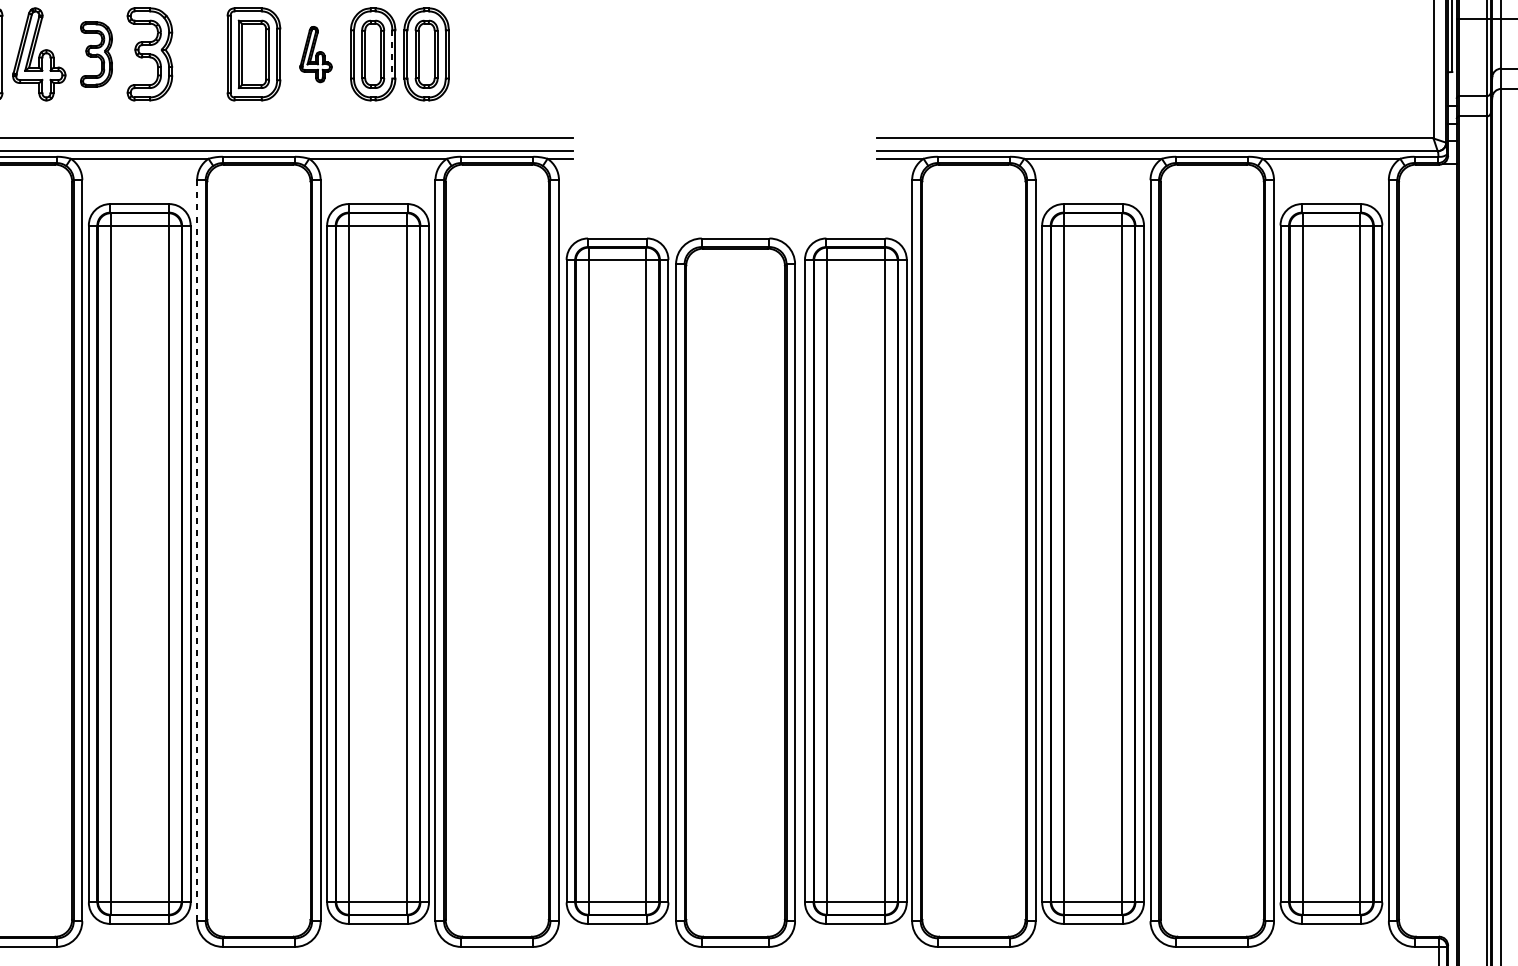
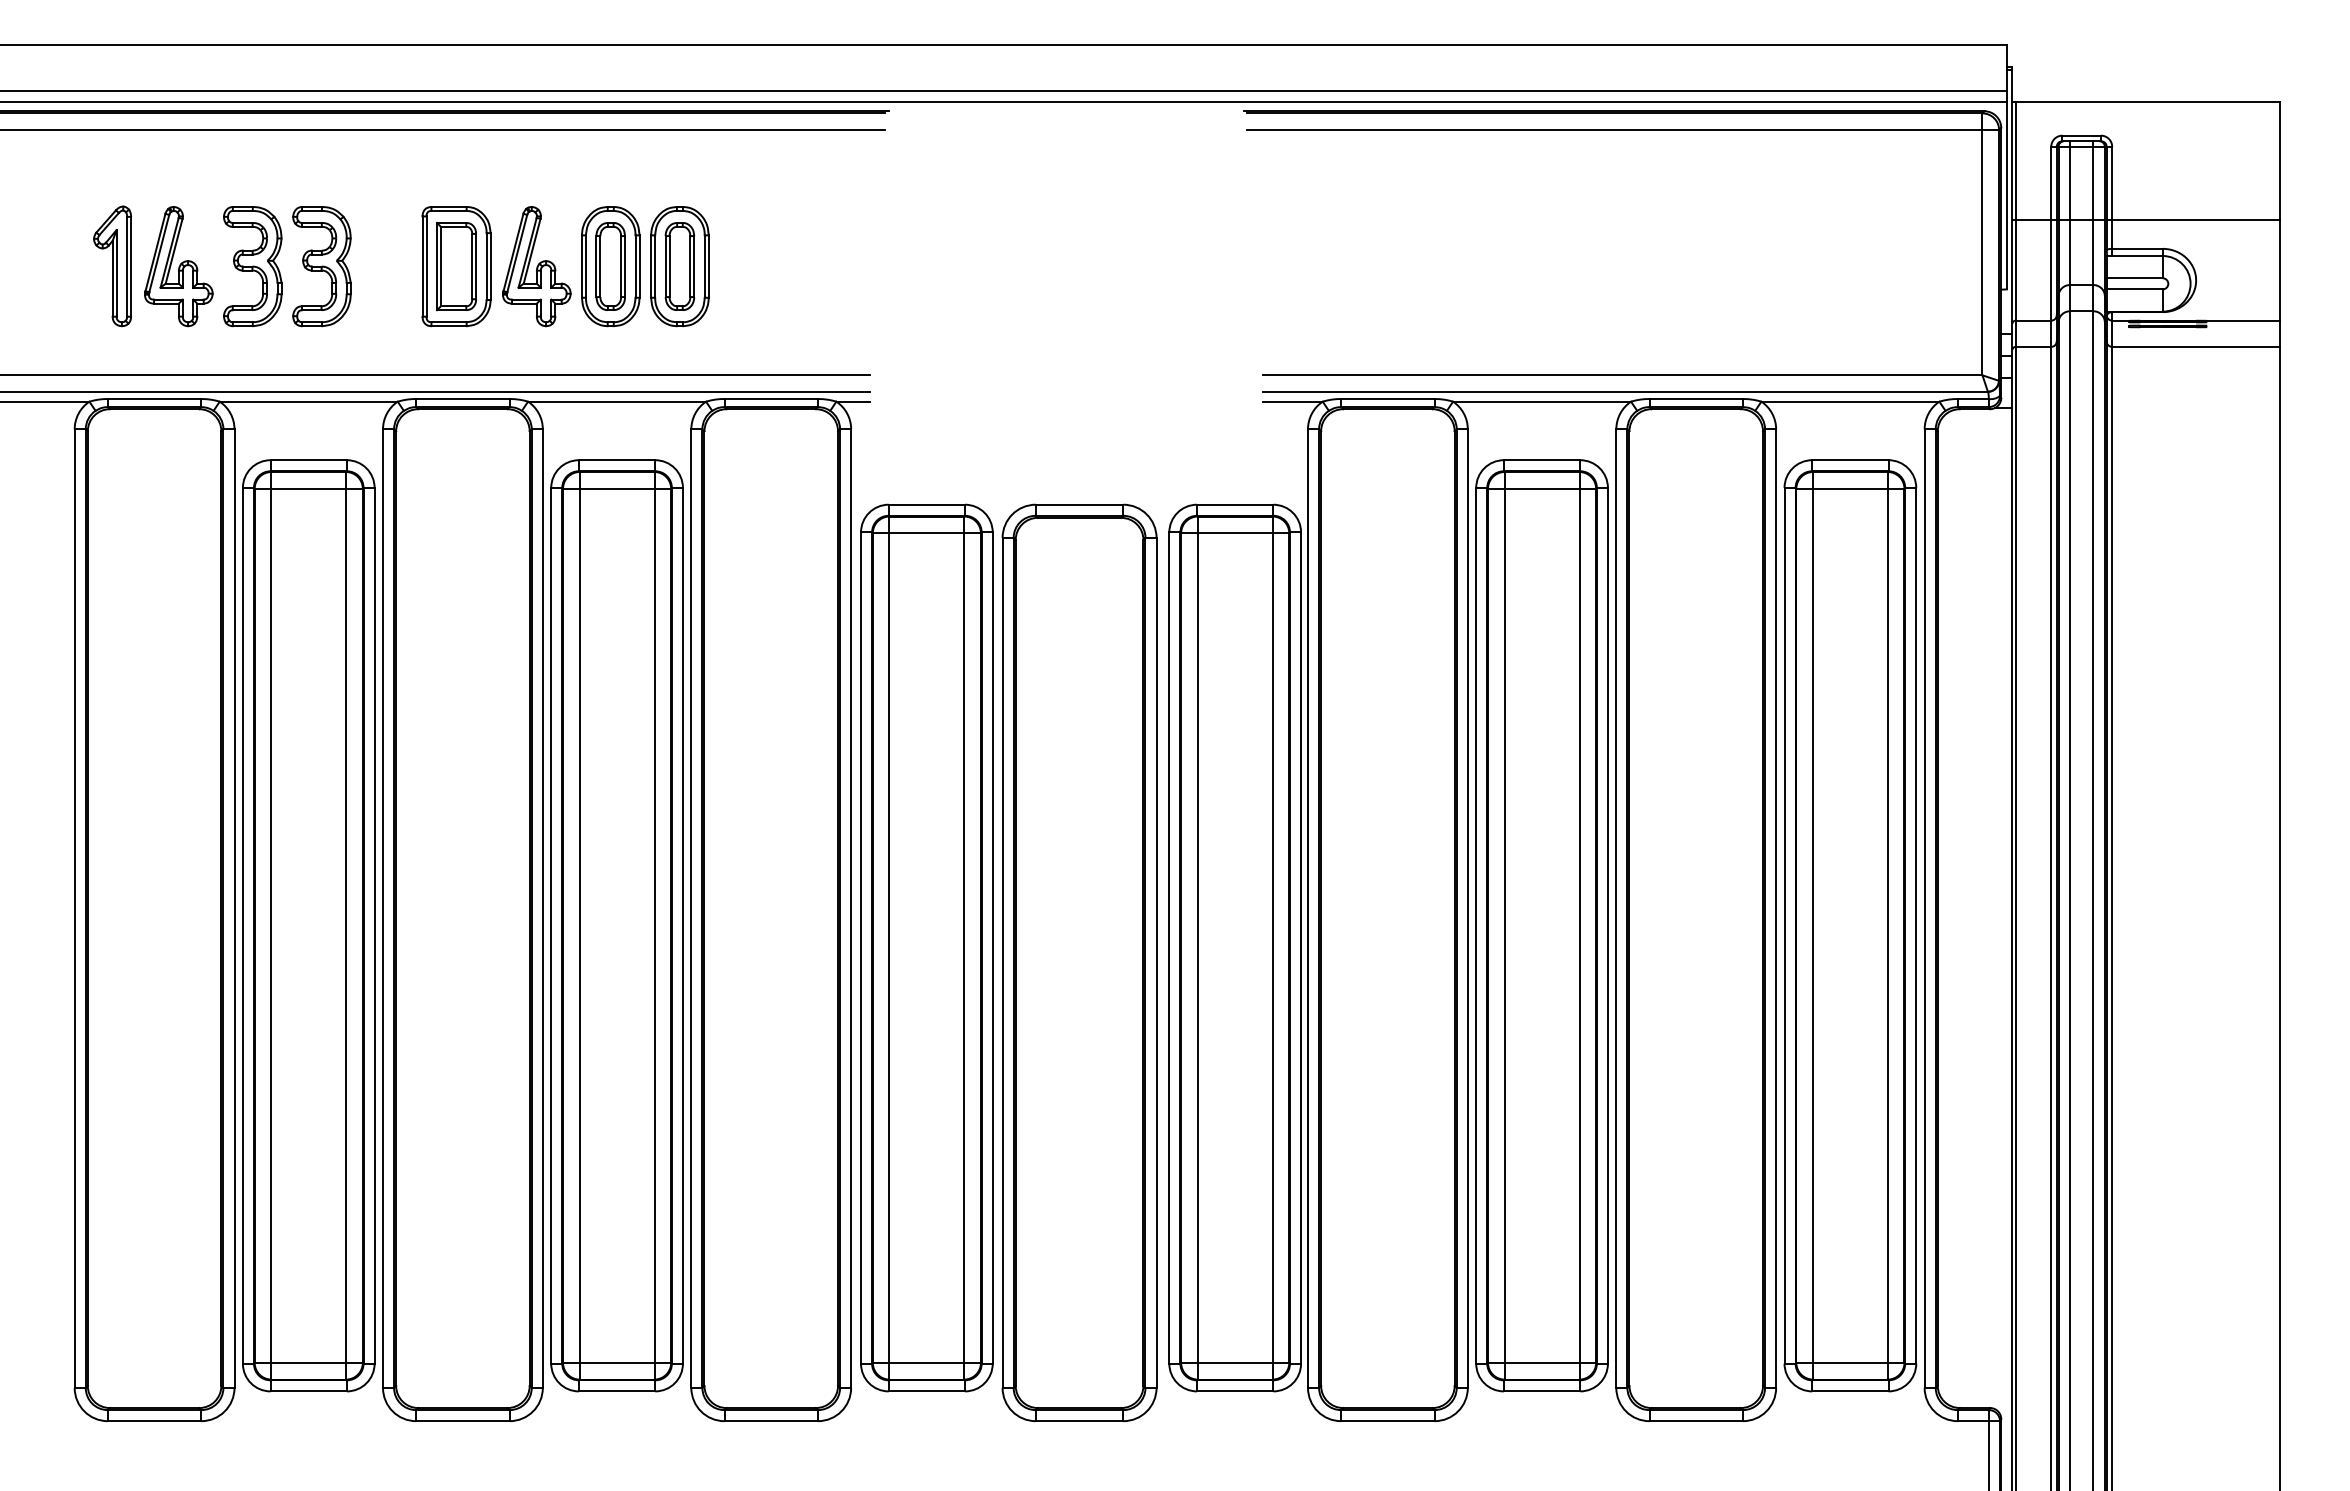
part: (96, 54) -> (252, 266), size x1.43
part: (315, 54) -> (536, 266), size x1.67
line: (392, 55) -> (635, 267), dashed -> solid
line: (197, 550) -> (383, 908), dashed -> solid

